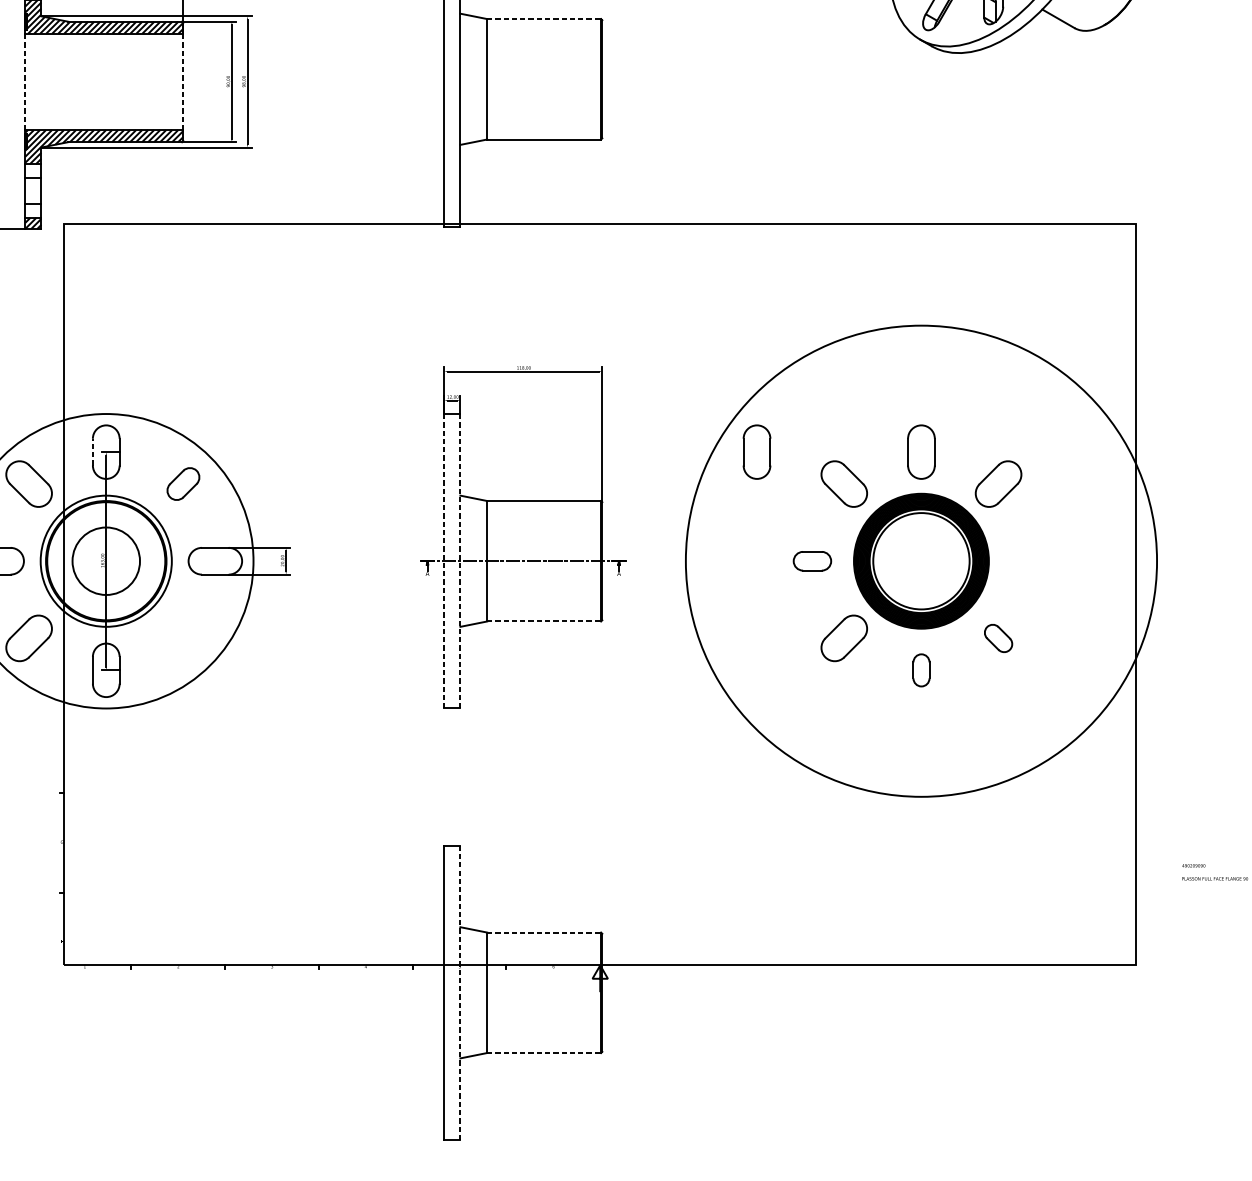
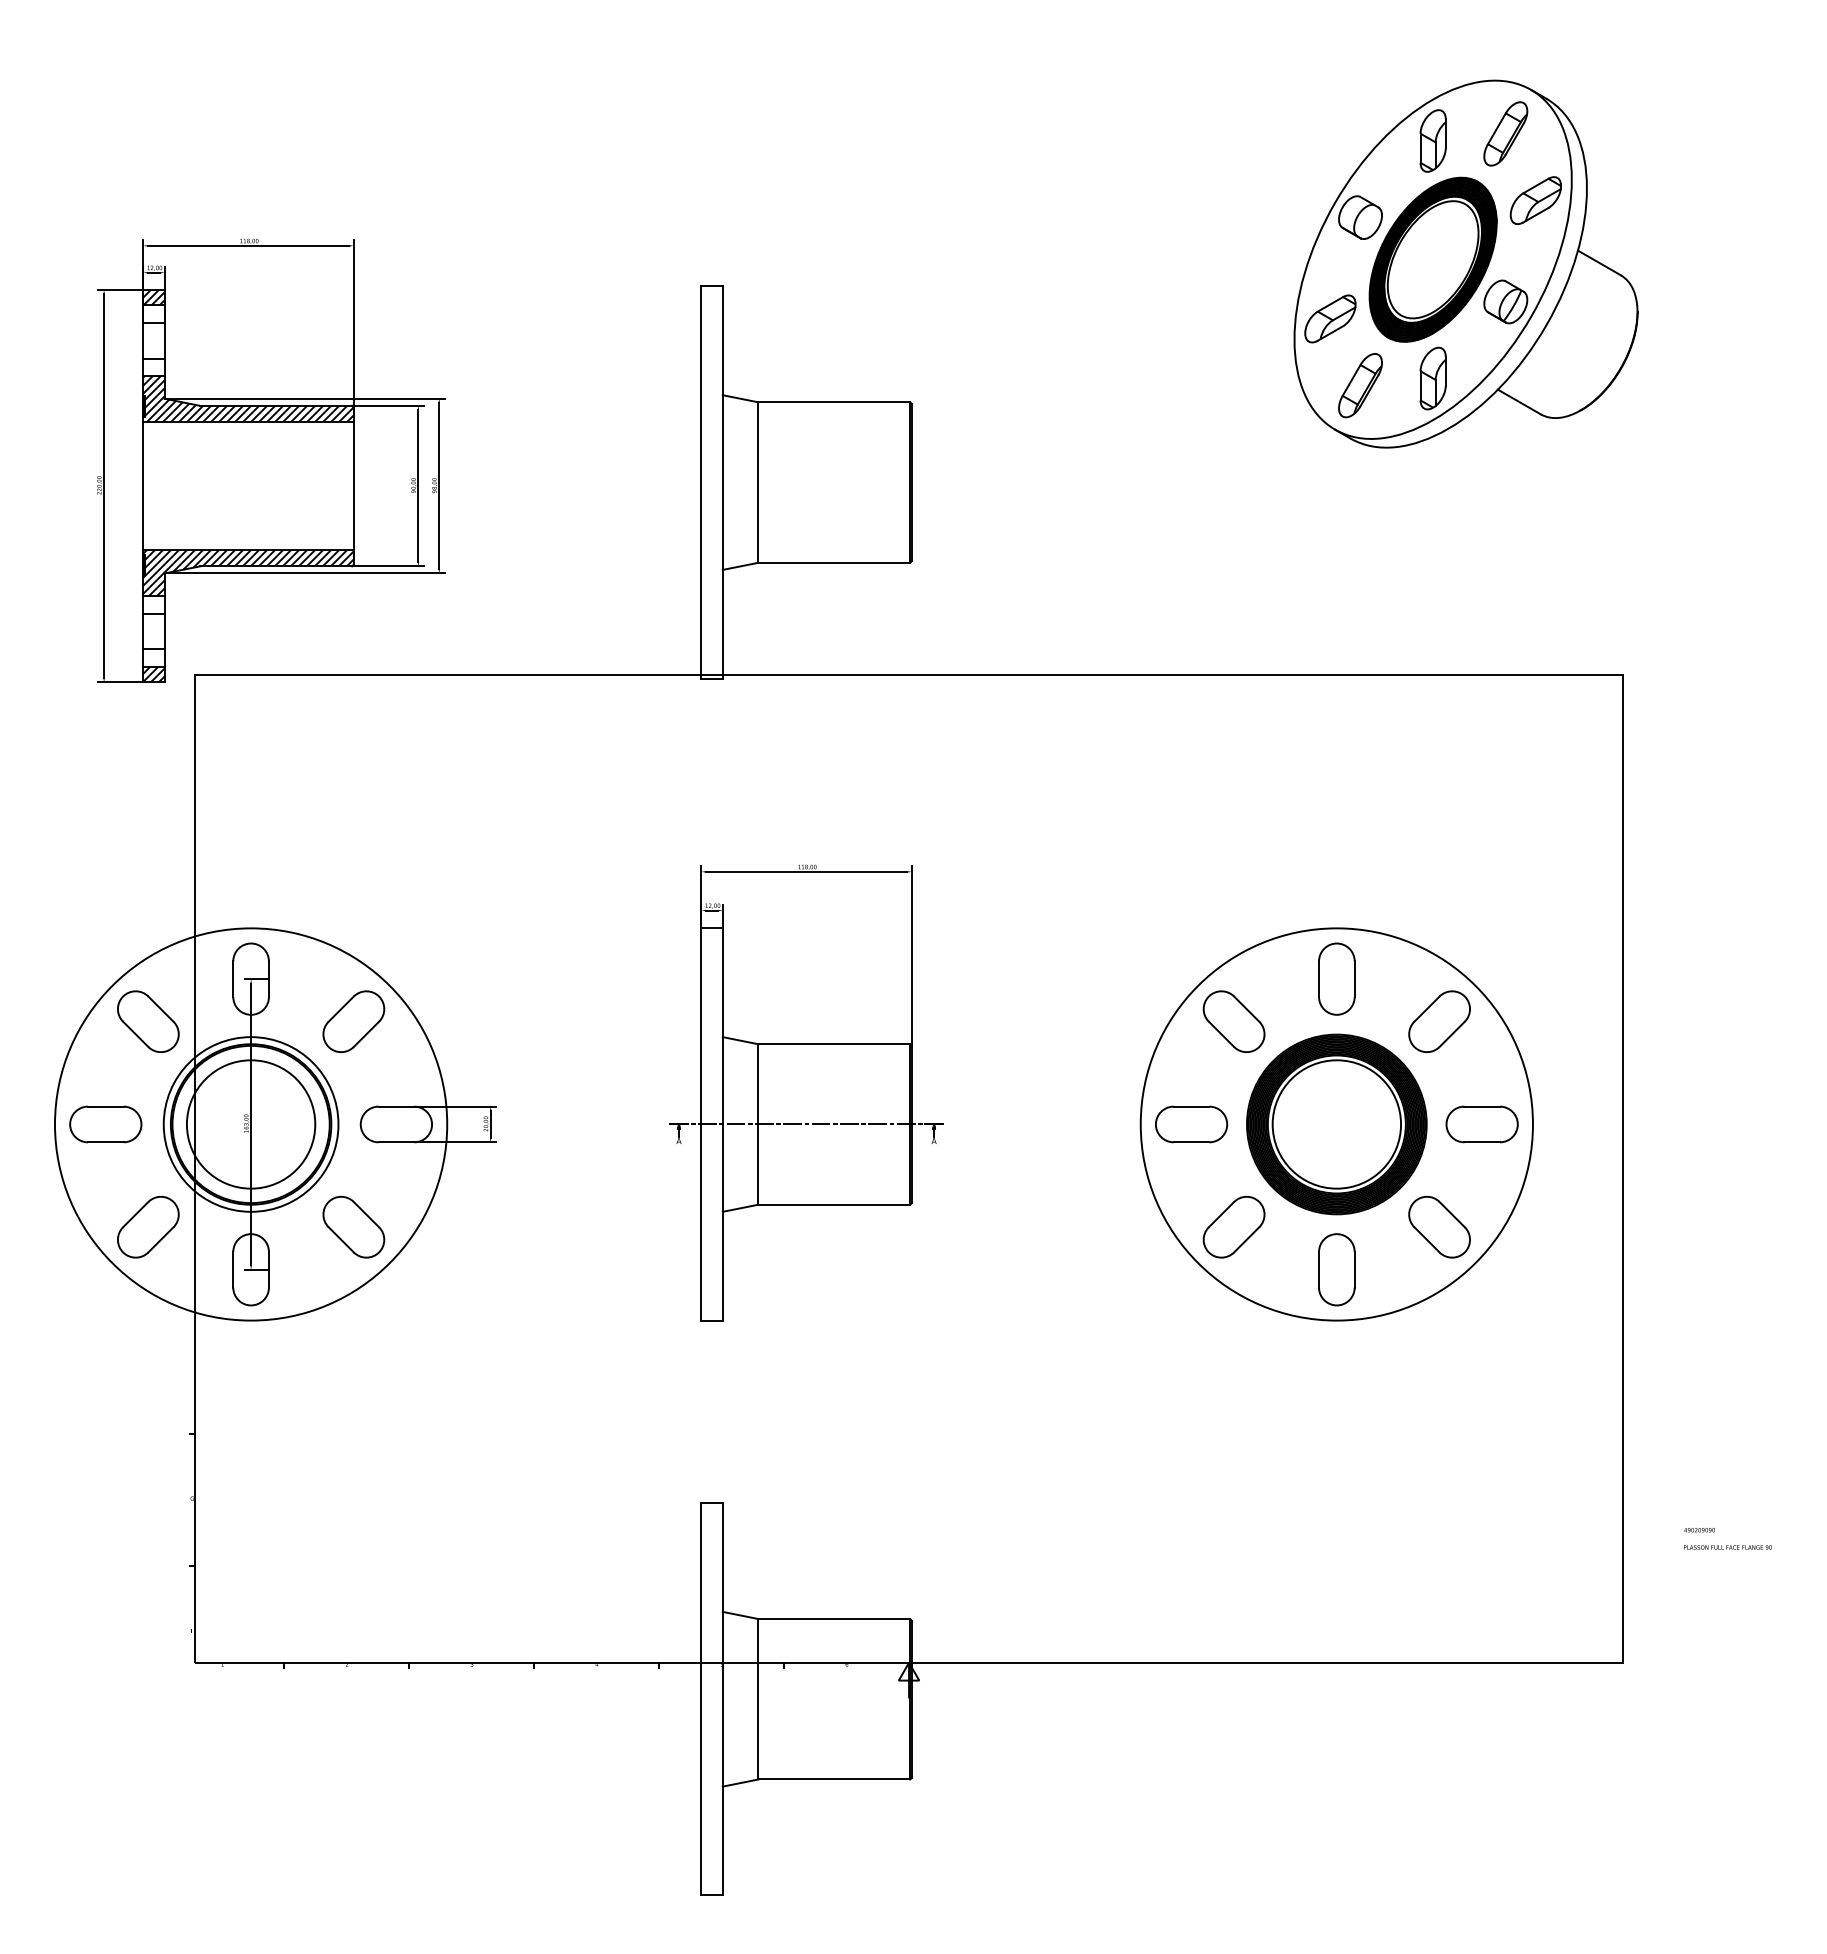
line: (544, 19) -> (834, 402), dashed -> solid
line: (25, 81) -> (143, 485), dashed -> solid
line: (183, 81) -> (353, 485), dashed -> solid
part: (756, 451) -> (1117, 978), removed
line: (93, 452) -> (233, 979), dashed -> solid
part: (183, 483) -> (353, 1021), size x1.43
line: (444, 560) -> (701, 1123), dashed -> solid
line: (460, 560) -> (722, 1123), dashed -> solid
circle: (105, 561) -> (250, 1124), size x1.43
part: (812, 561) -> (1191, 1124), size x1.43
circle: (921, 561) -> (1336, 1124), size x0.62
part: (1030, 561) -> (1481, 1124), added
line: (544, 621) -> (834, 1204), dashed -> solid
part: (183, 638) -> (353, 1227), added
part: (998, 638) -> (1439, 1227), size x1.67
part: (921, 670) -> (1336, 1269), size x1.67
line: (544, 932) -> (834, 1619), dashed -> solid
line: (460, 992) -> (722, 1698), dashed -> solid
line: (544, 1053) -> (834, 1779), dashed -> solid

